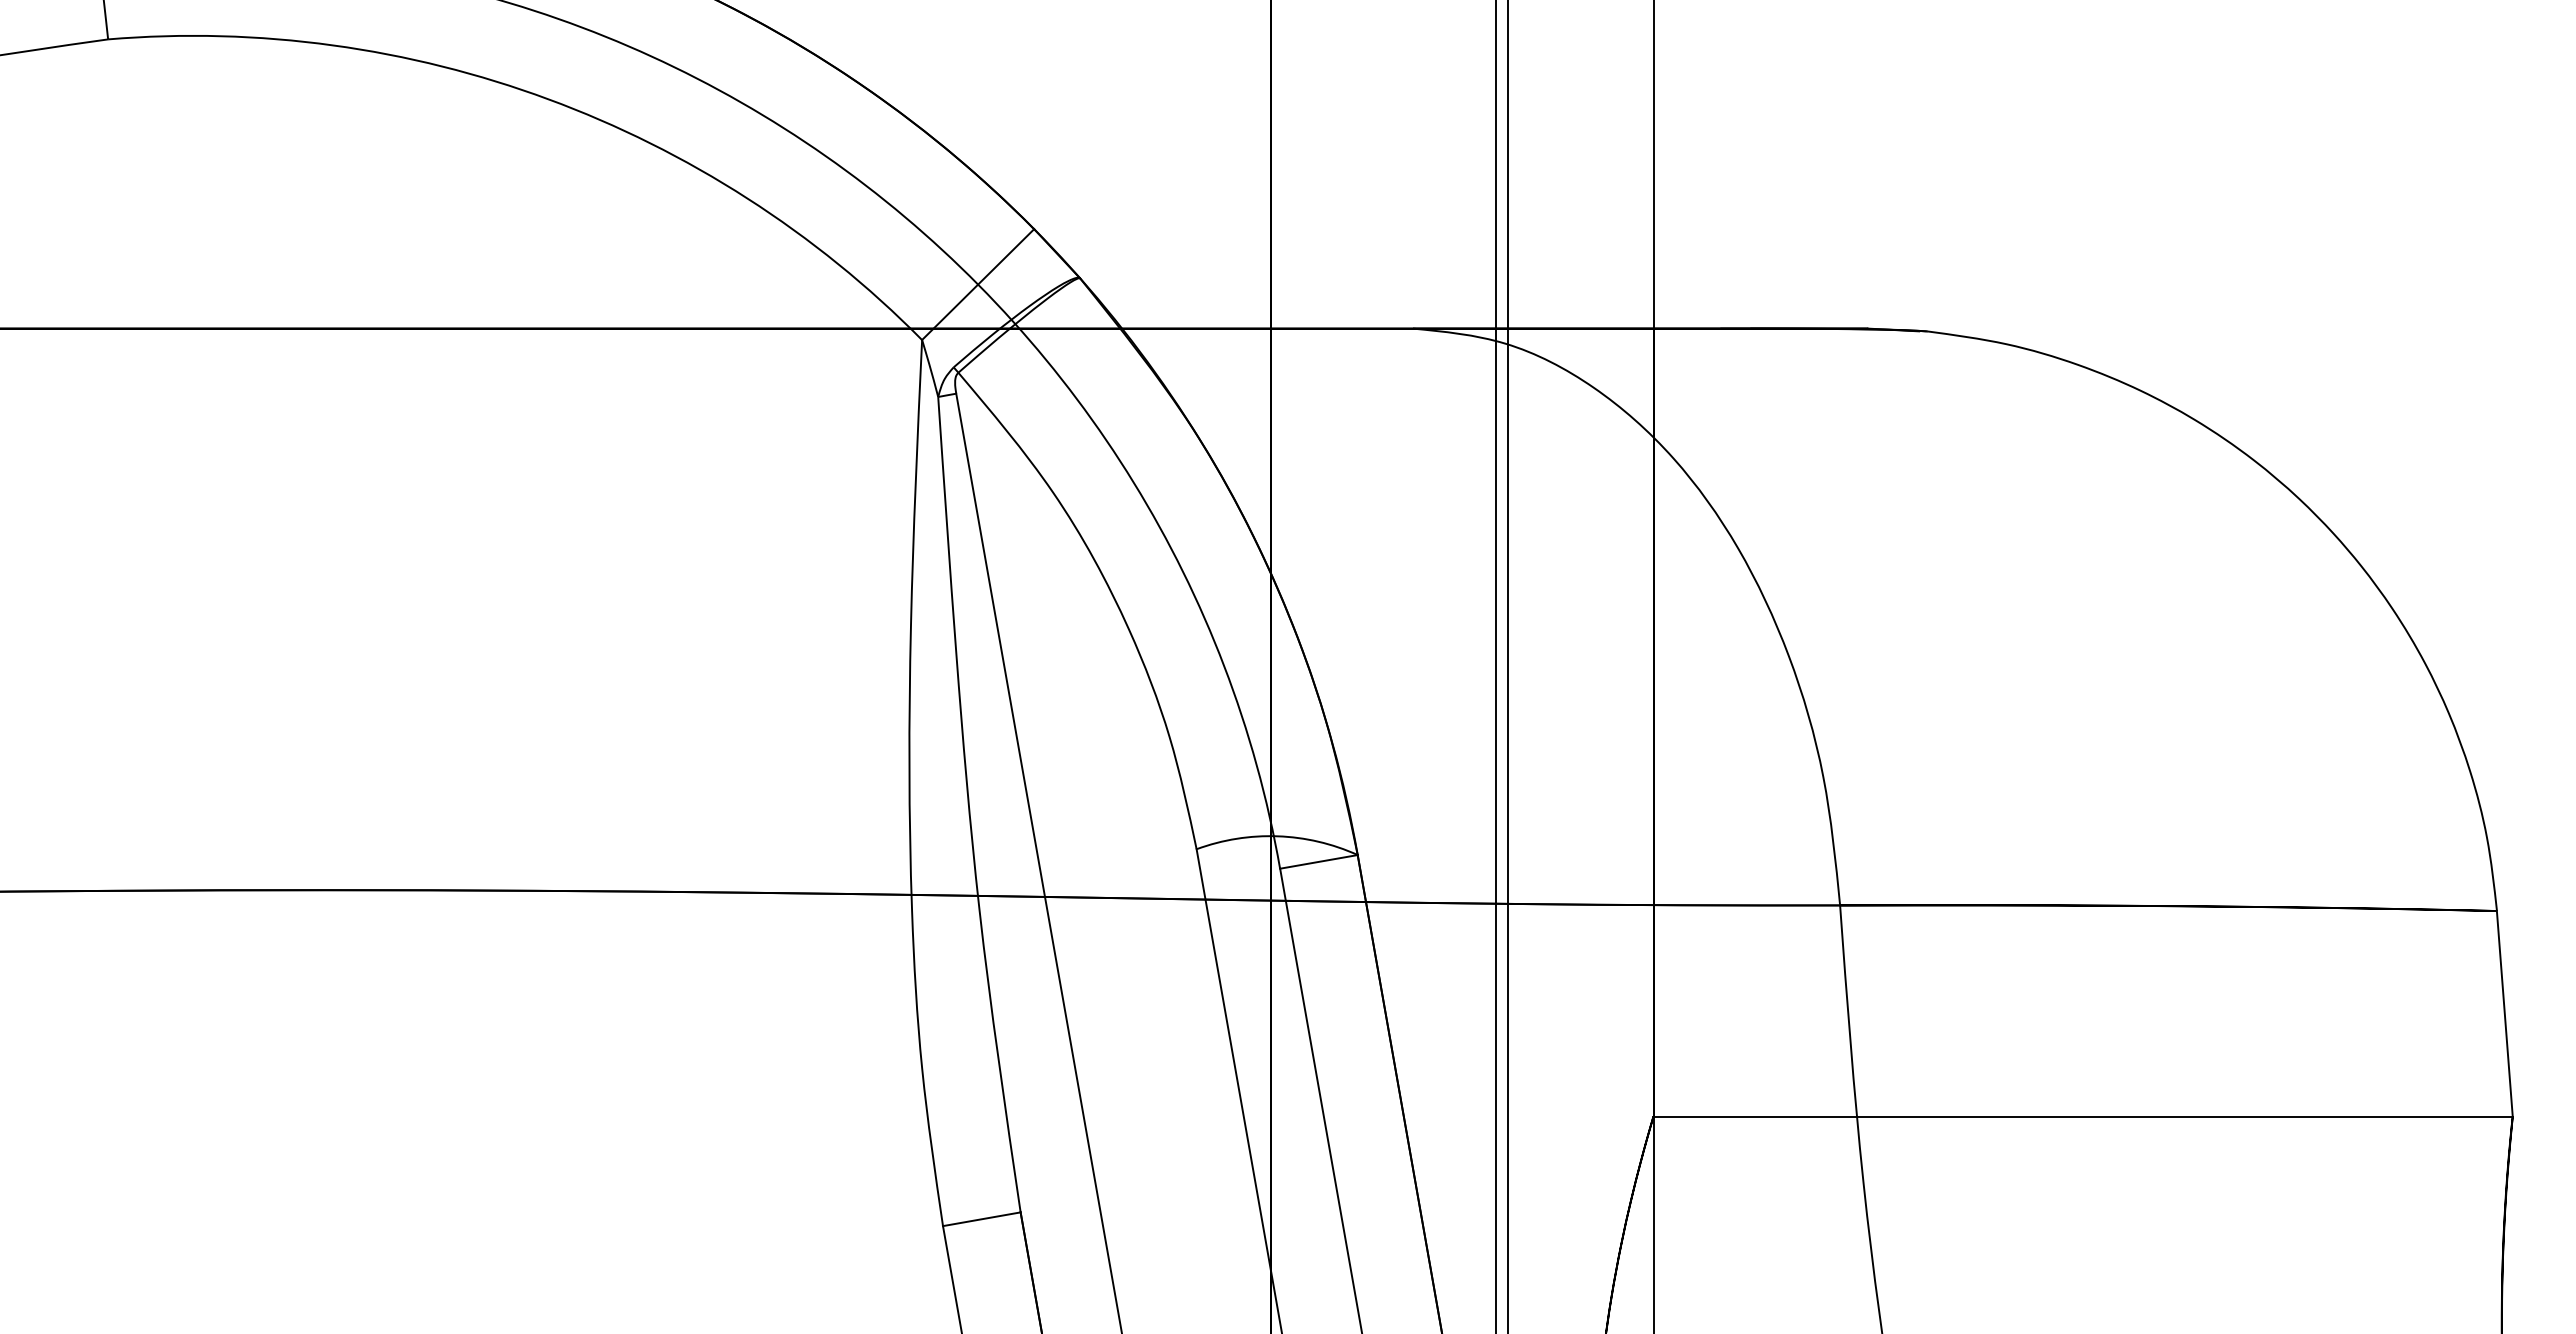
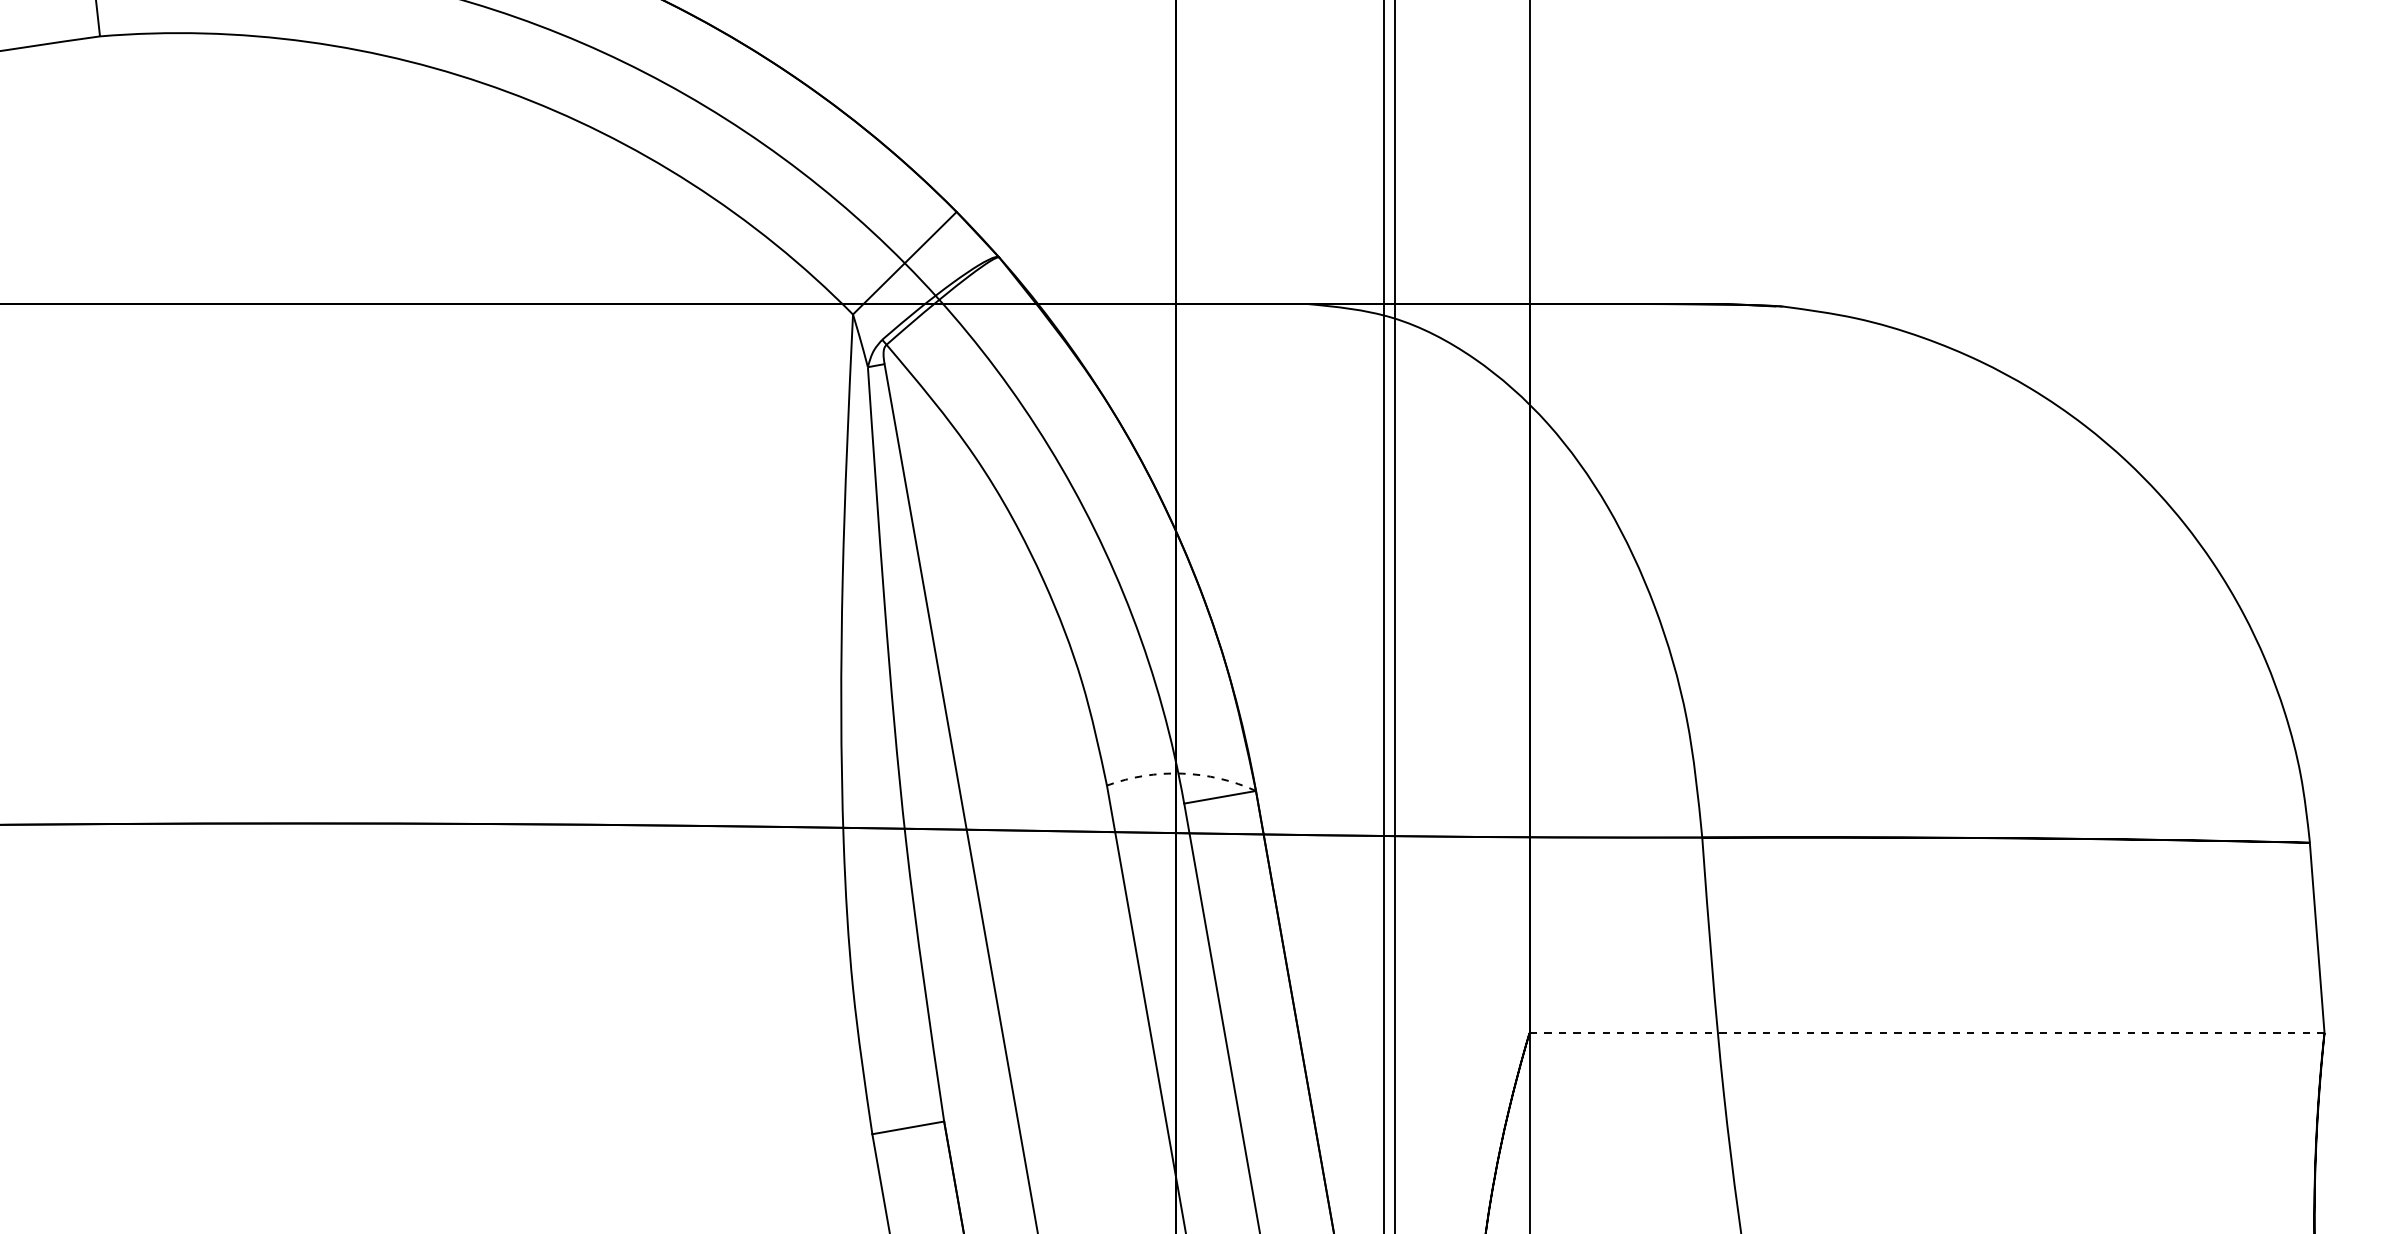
arc: (1277, 836) -> (1181, 773), solid -> dashed
line: (2082, 1116) -> (1926, 1032), solid -> dashed

